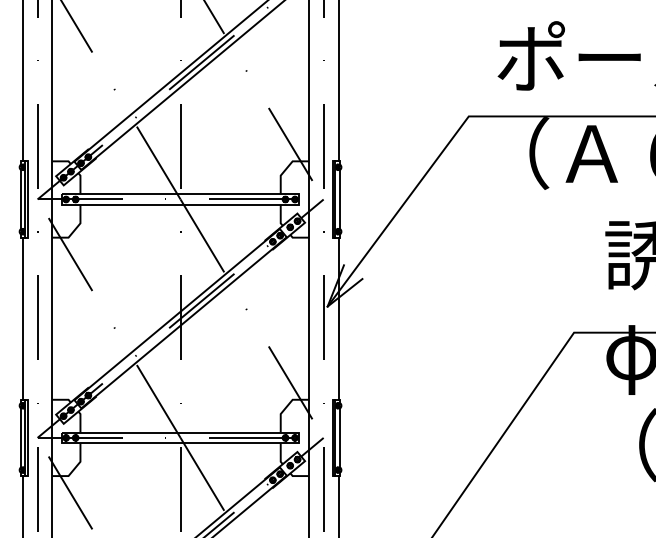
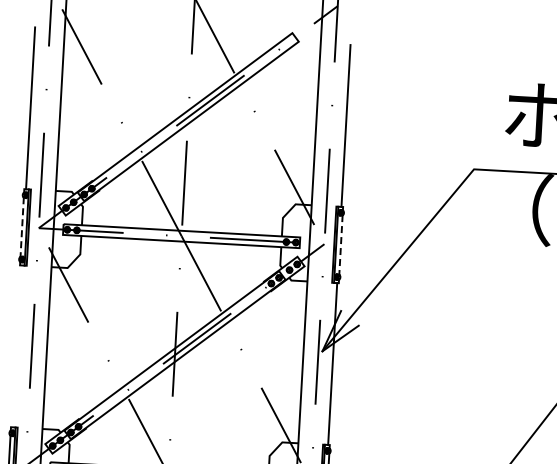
line: (20, 199) -> (21, 227), solid -> dashed
line: (340, 199) -> (341, 245), solid -> dashed
line: (22, 318) -> (17, 346), removed

